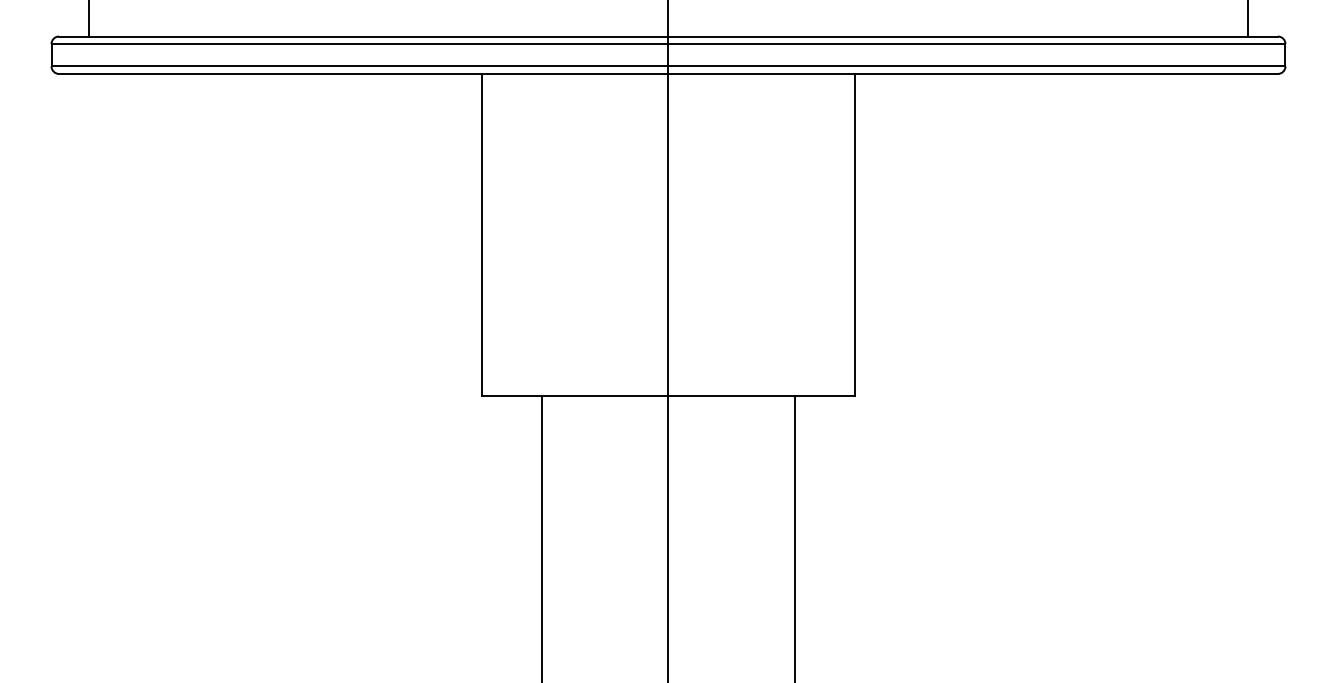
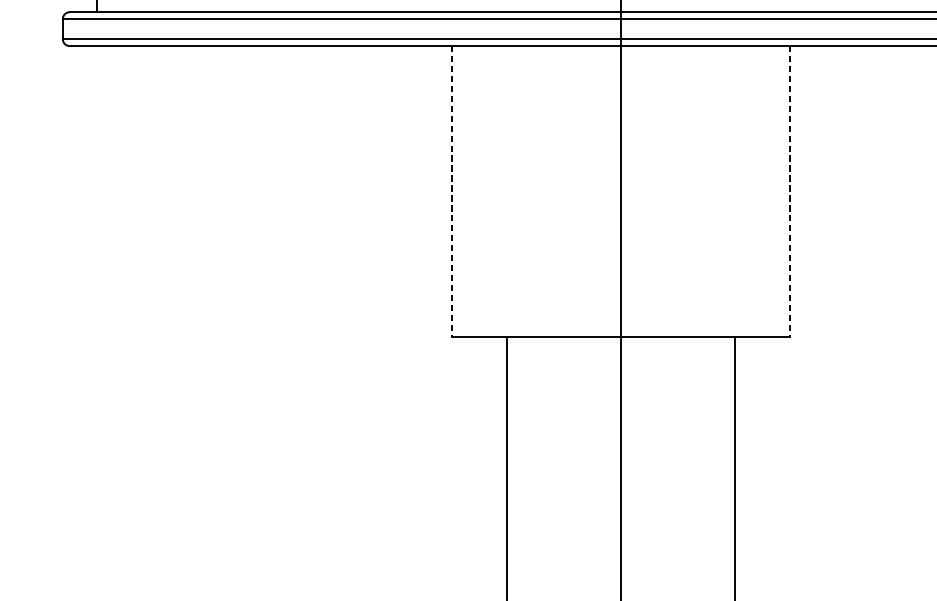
line: (481, 234) -> (451, 191), solid -> dashed
line: (855, 234) -> (789, 191), solid -> dashed

